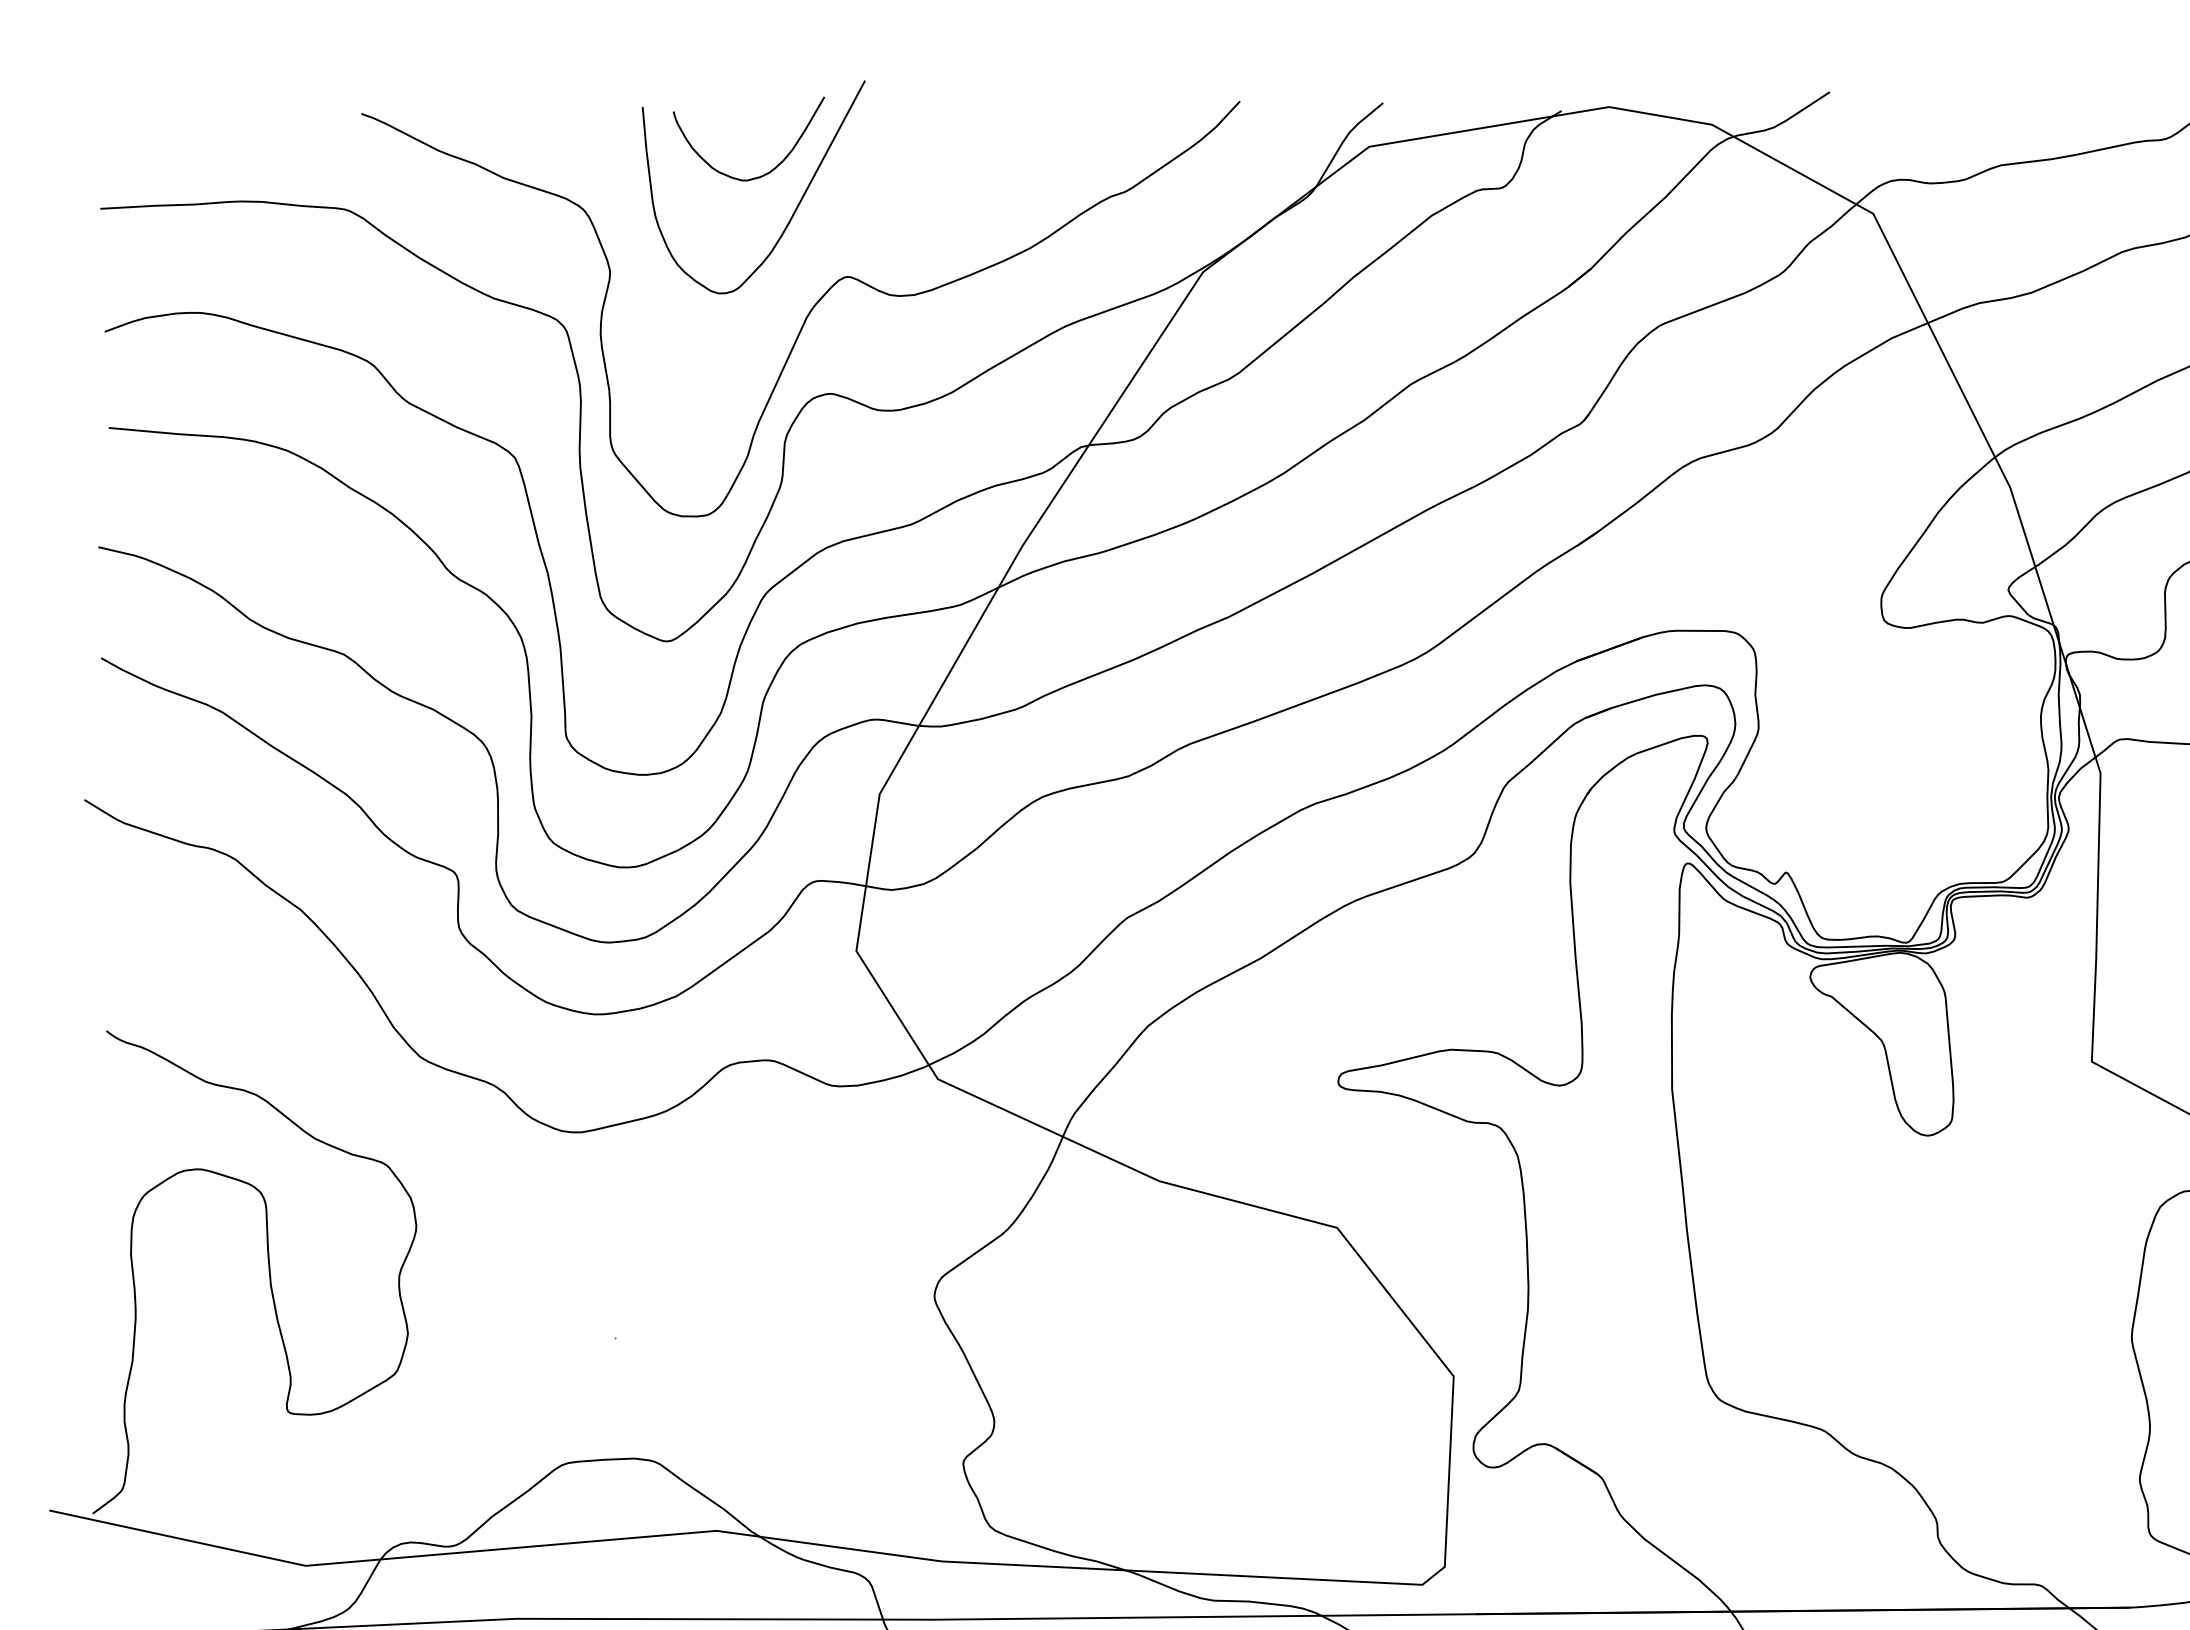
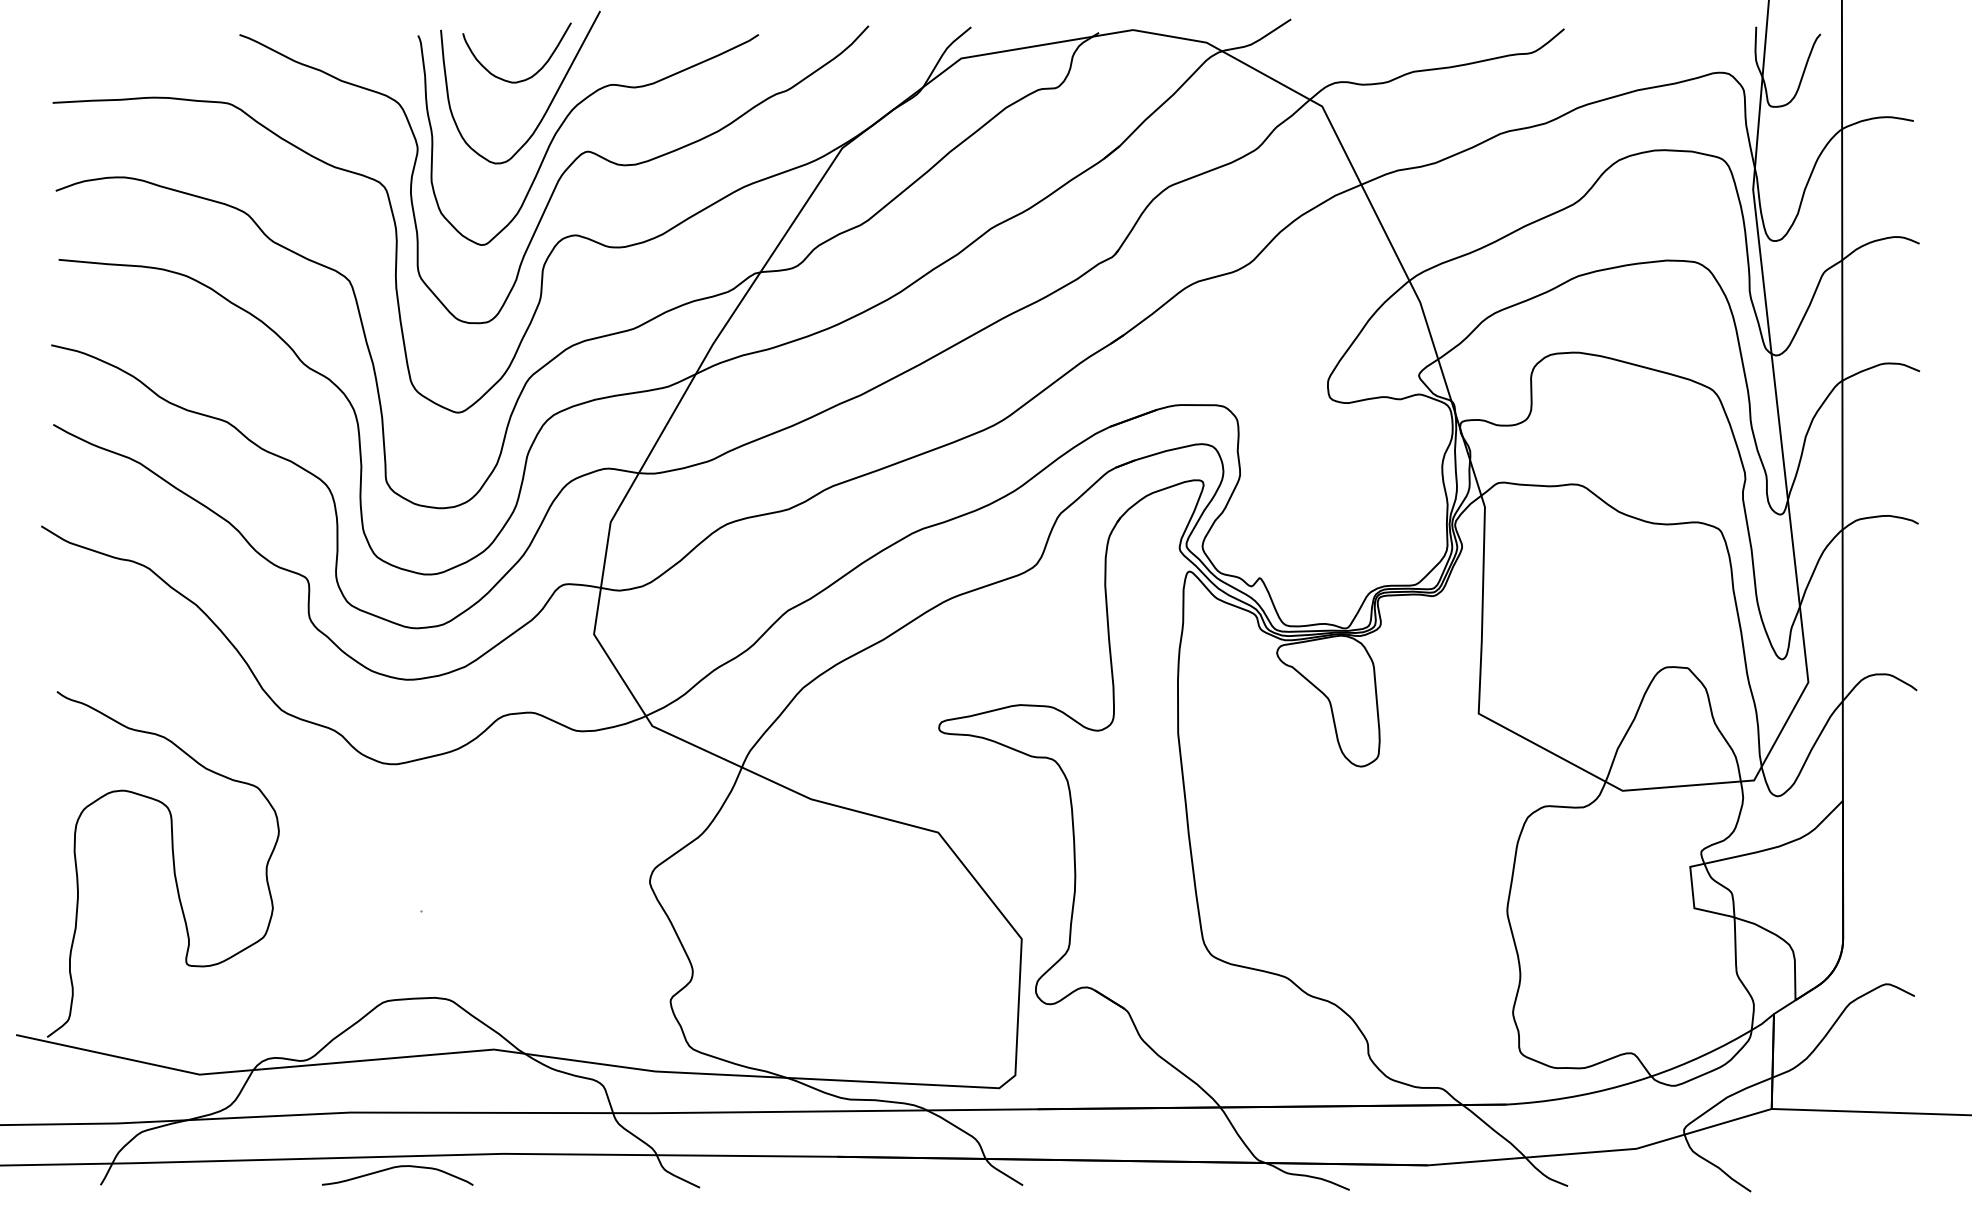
curve: (815, 236) -> (564, 122), added

